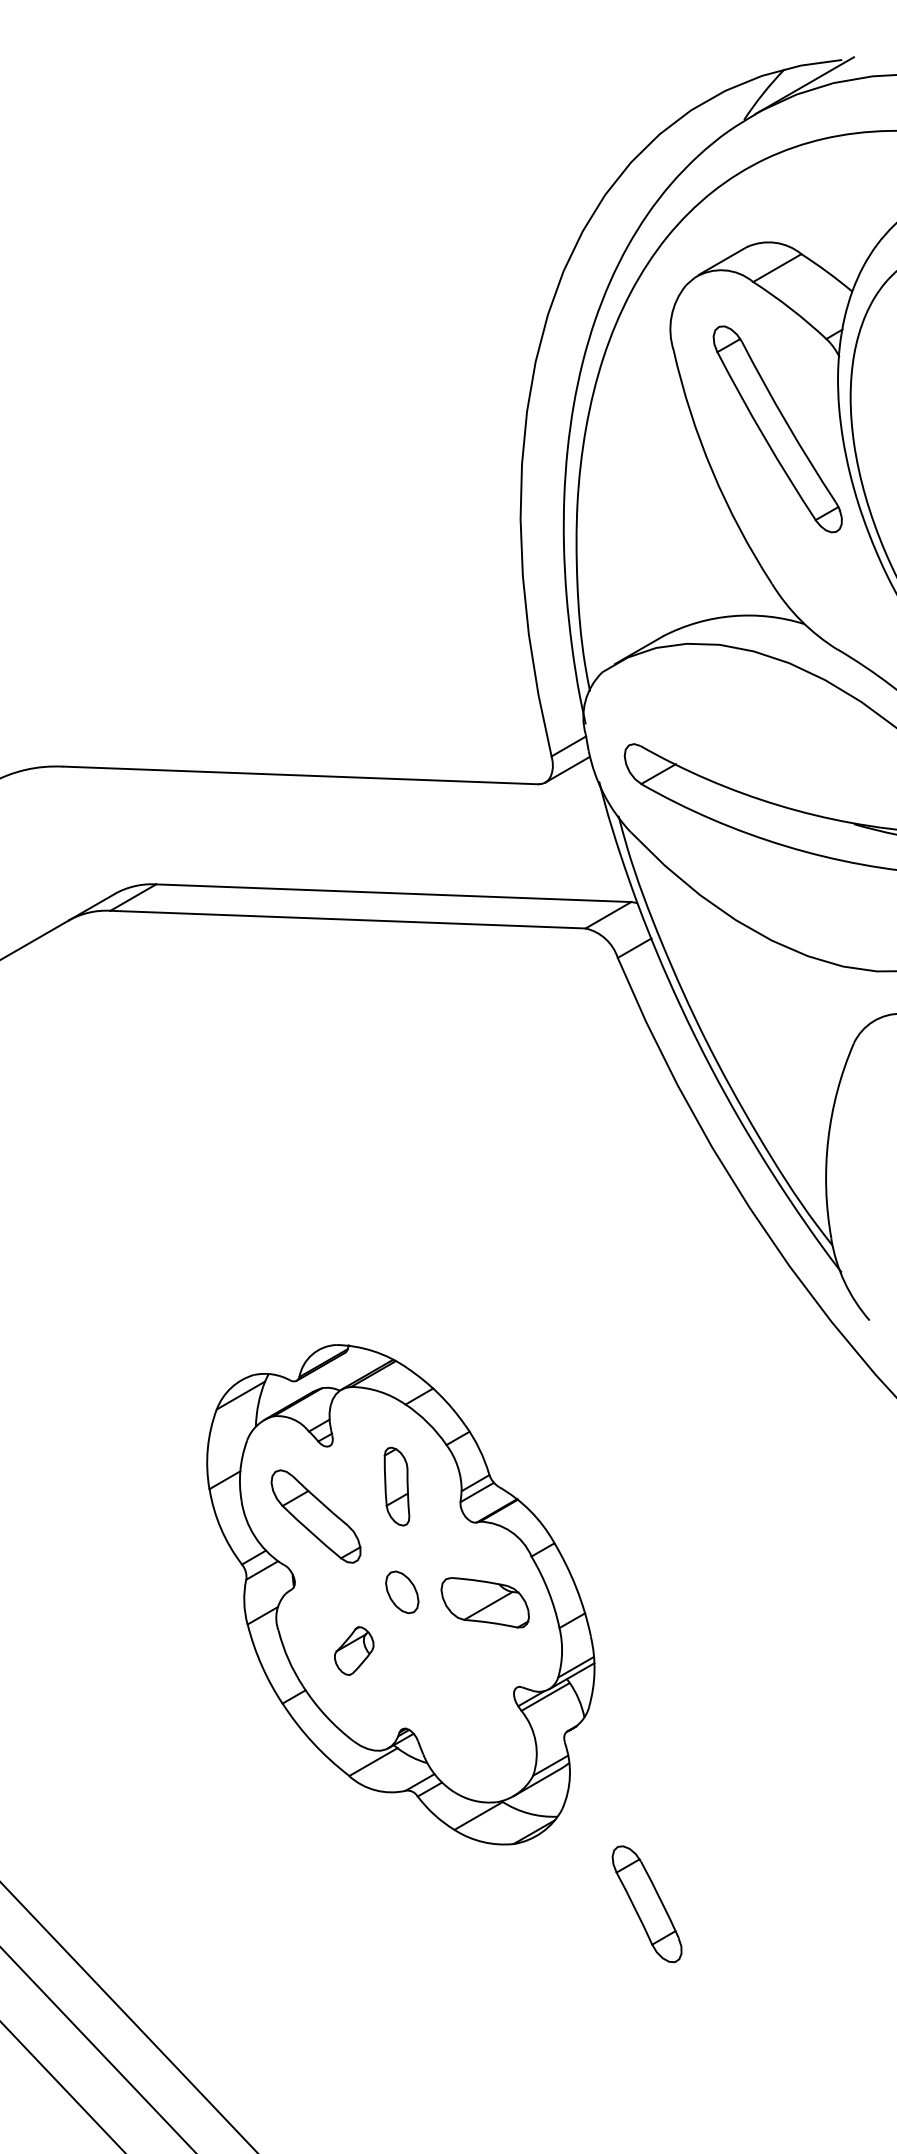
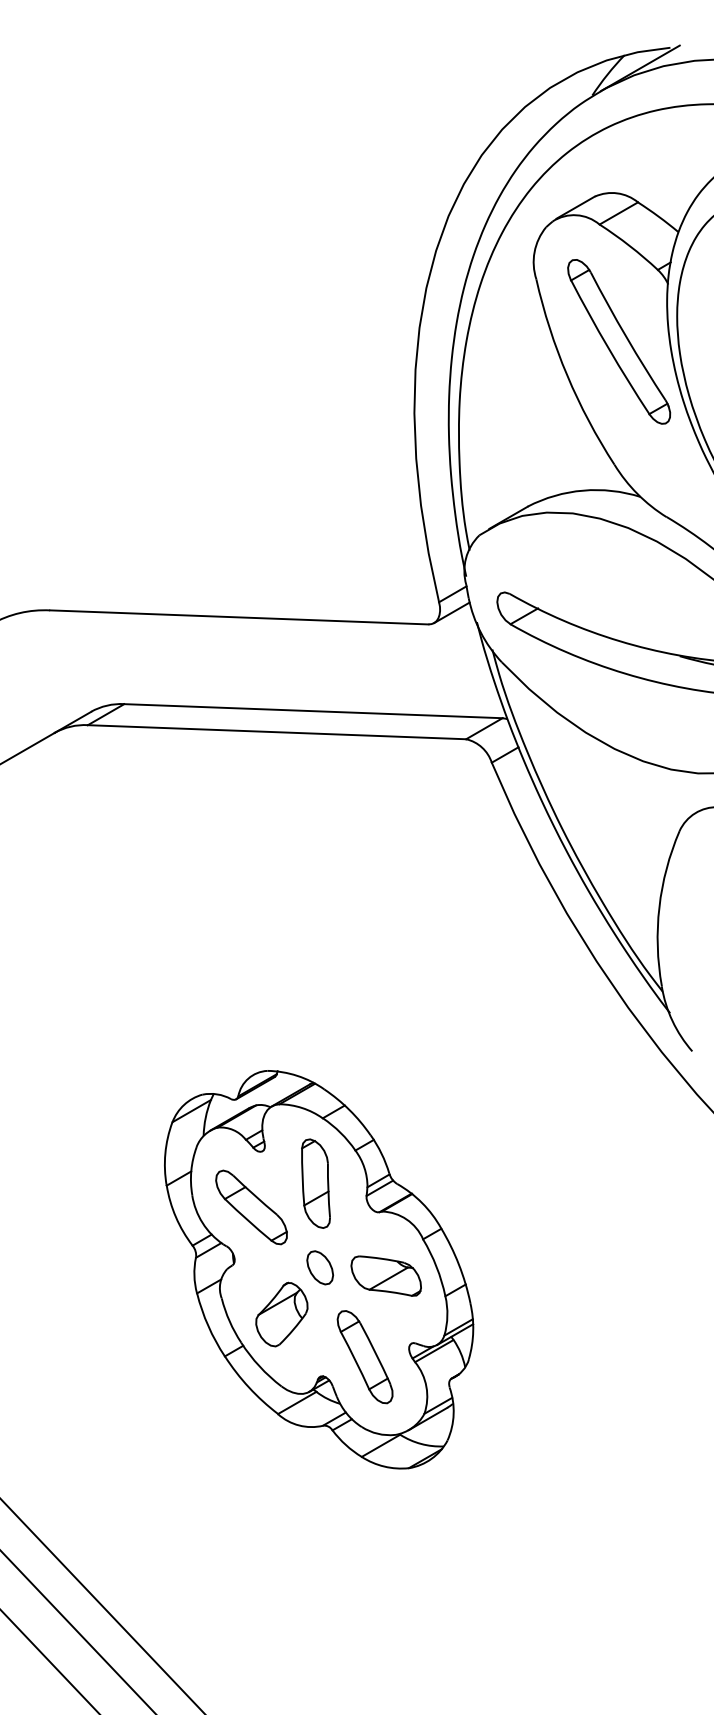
part: (396, 1486) -> (315, 1183), size x1.43
part: (353, 1650) -> (281, 1314), size x1.67
part: (646, 1904) -> (364, 1357), moved

